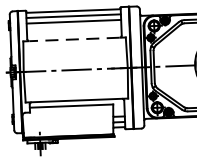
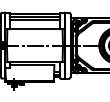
line: (73, 39) -> (34, 29), dashed -> solid

